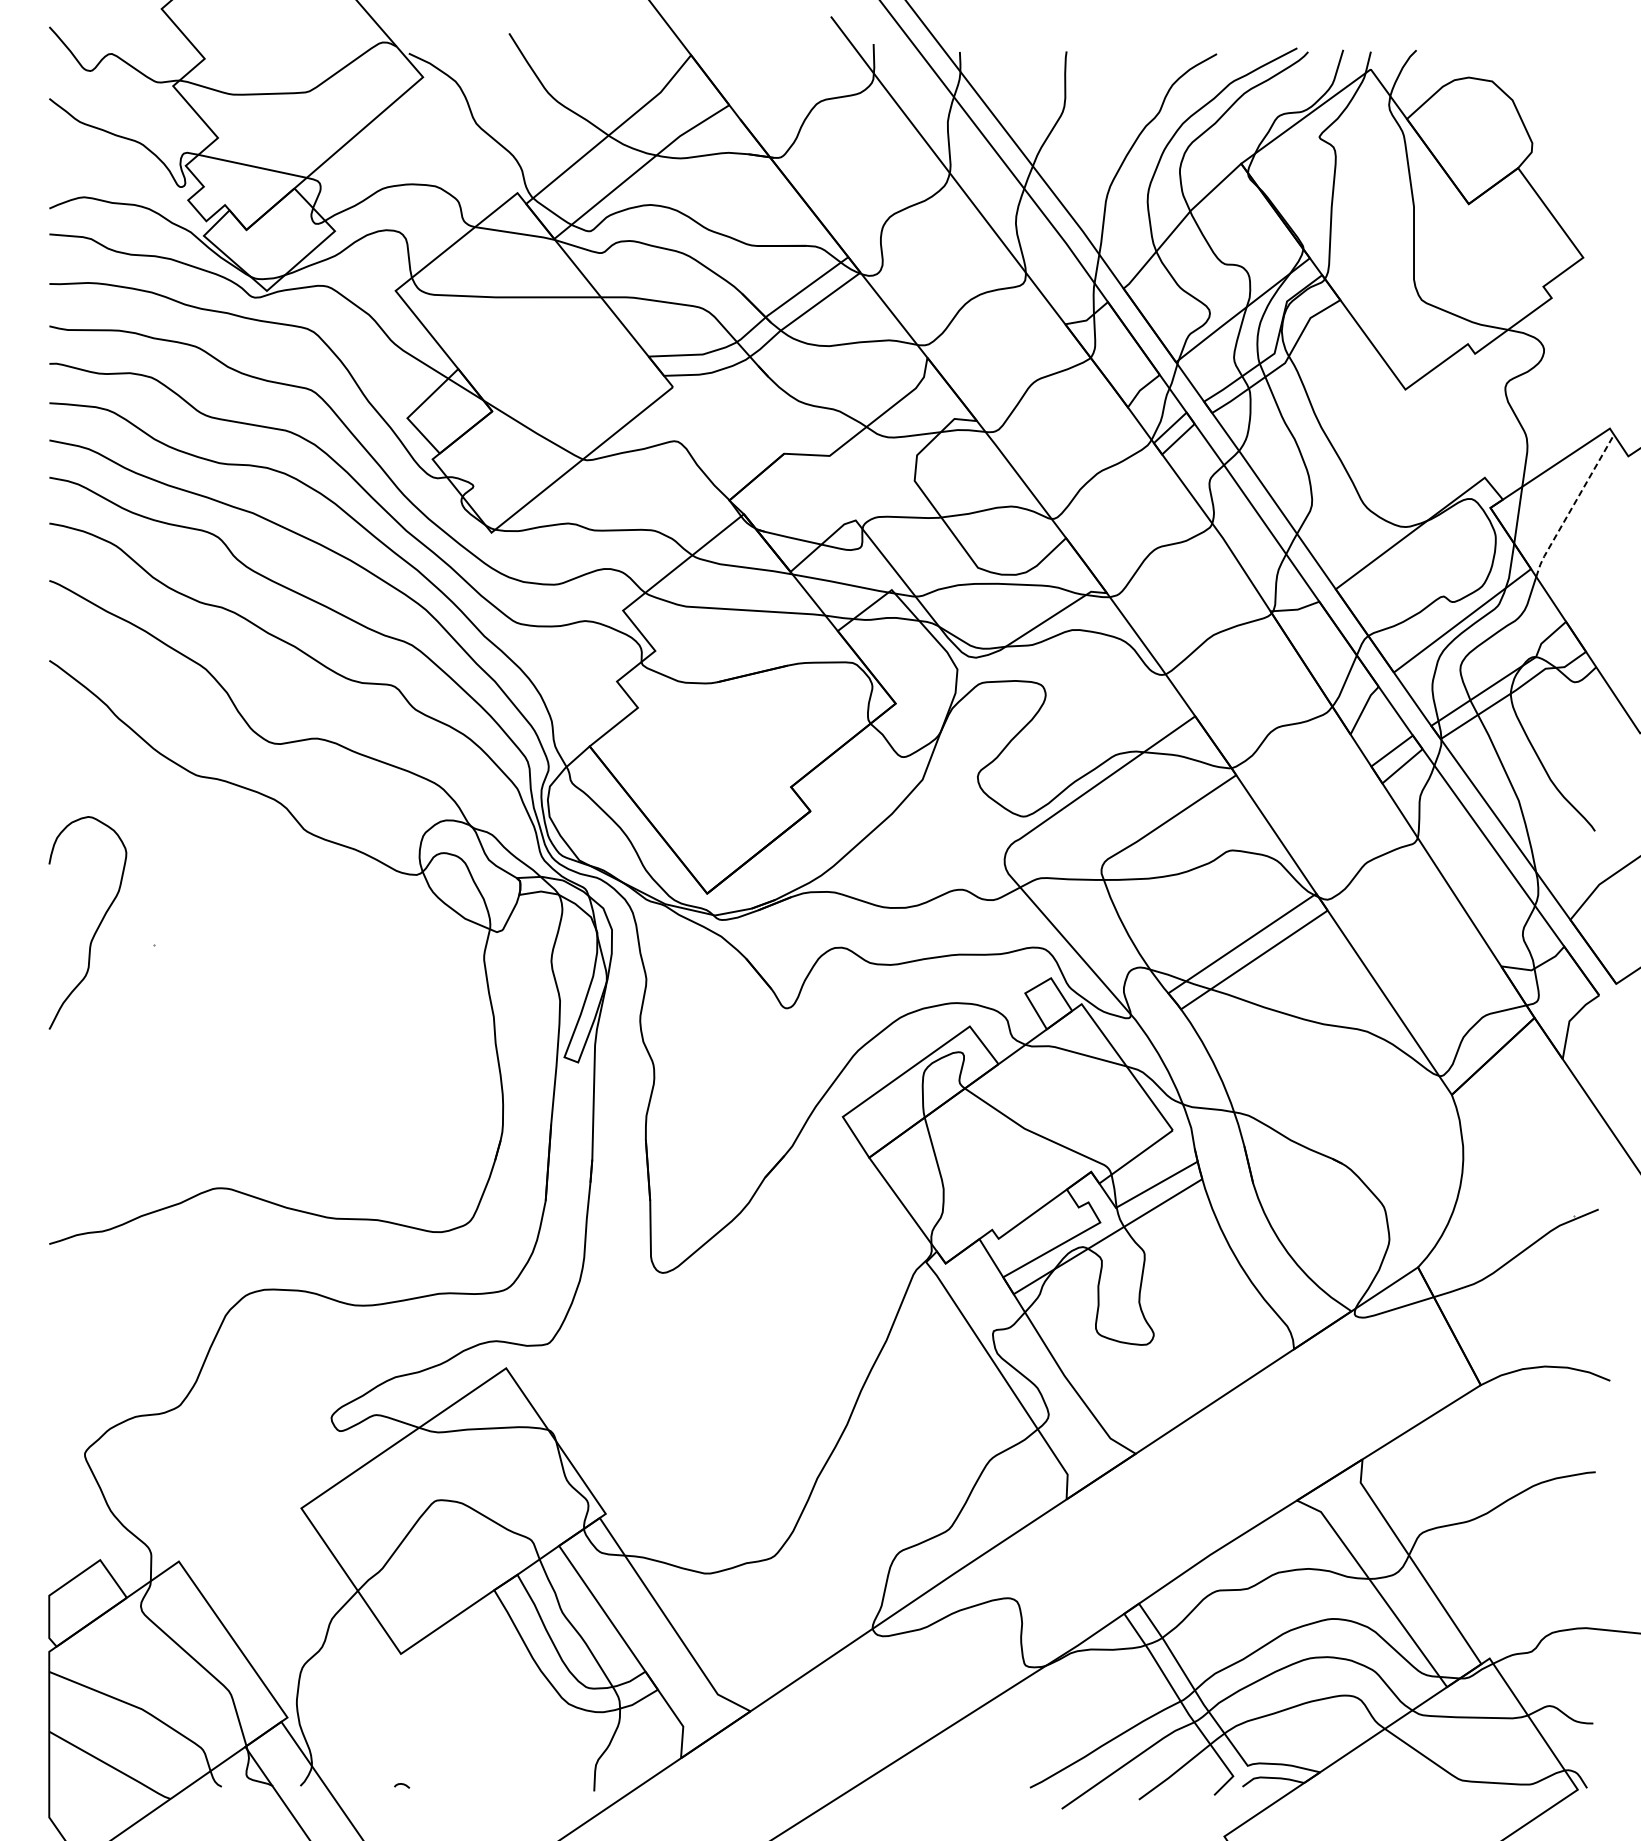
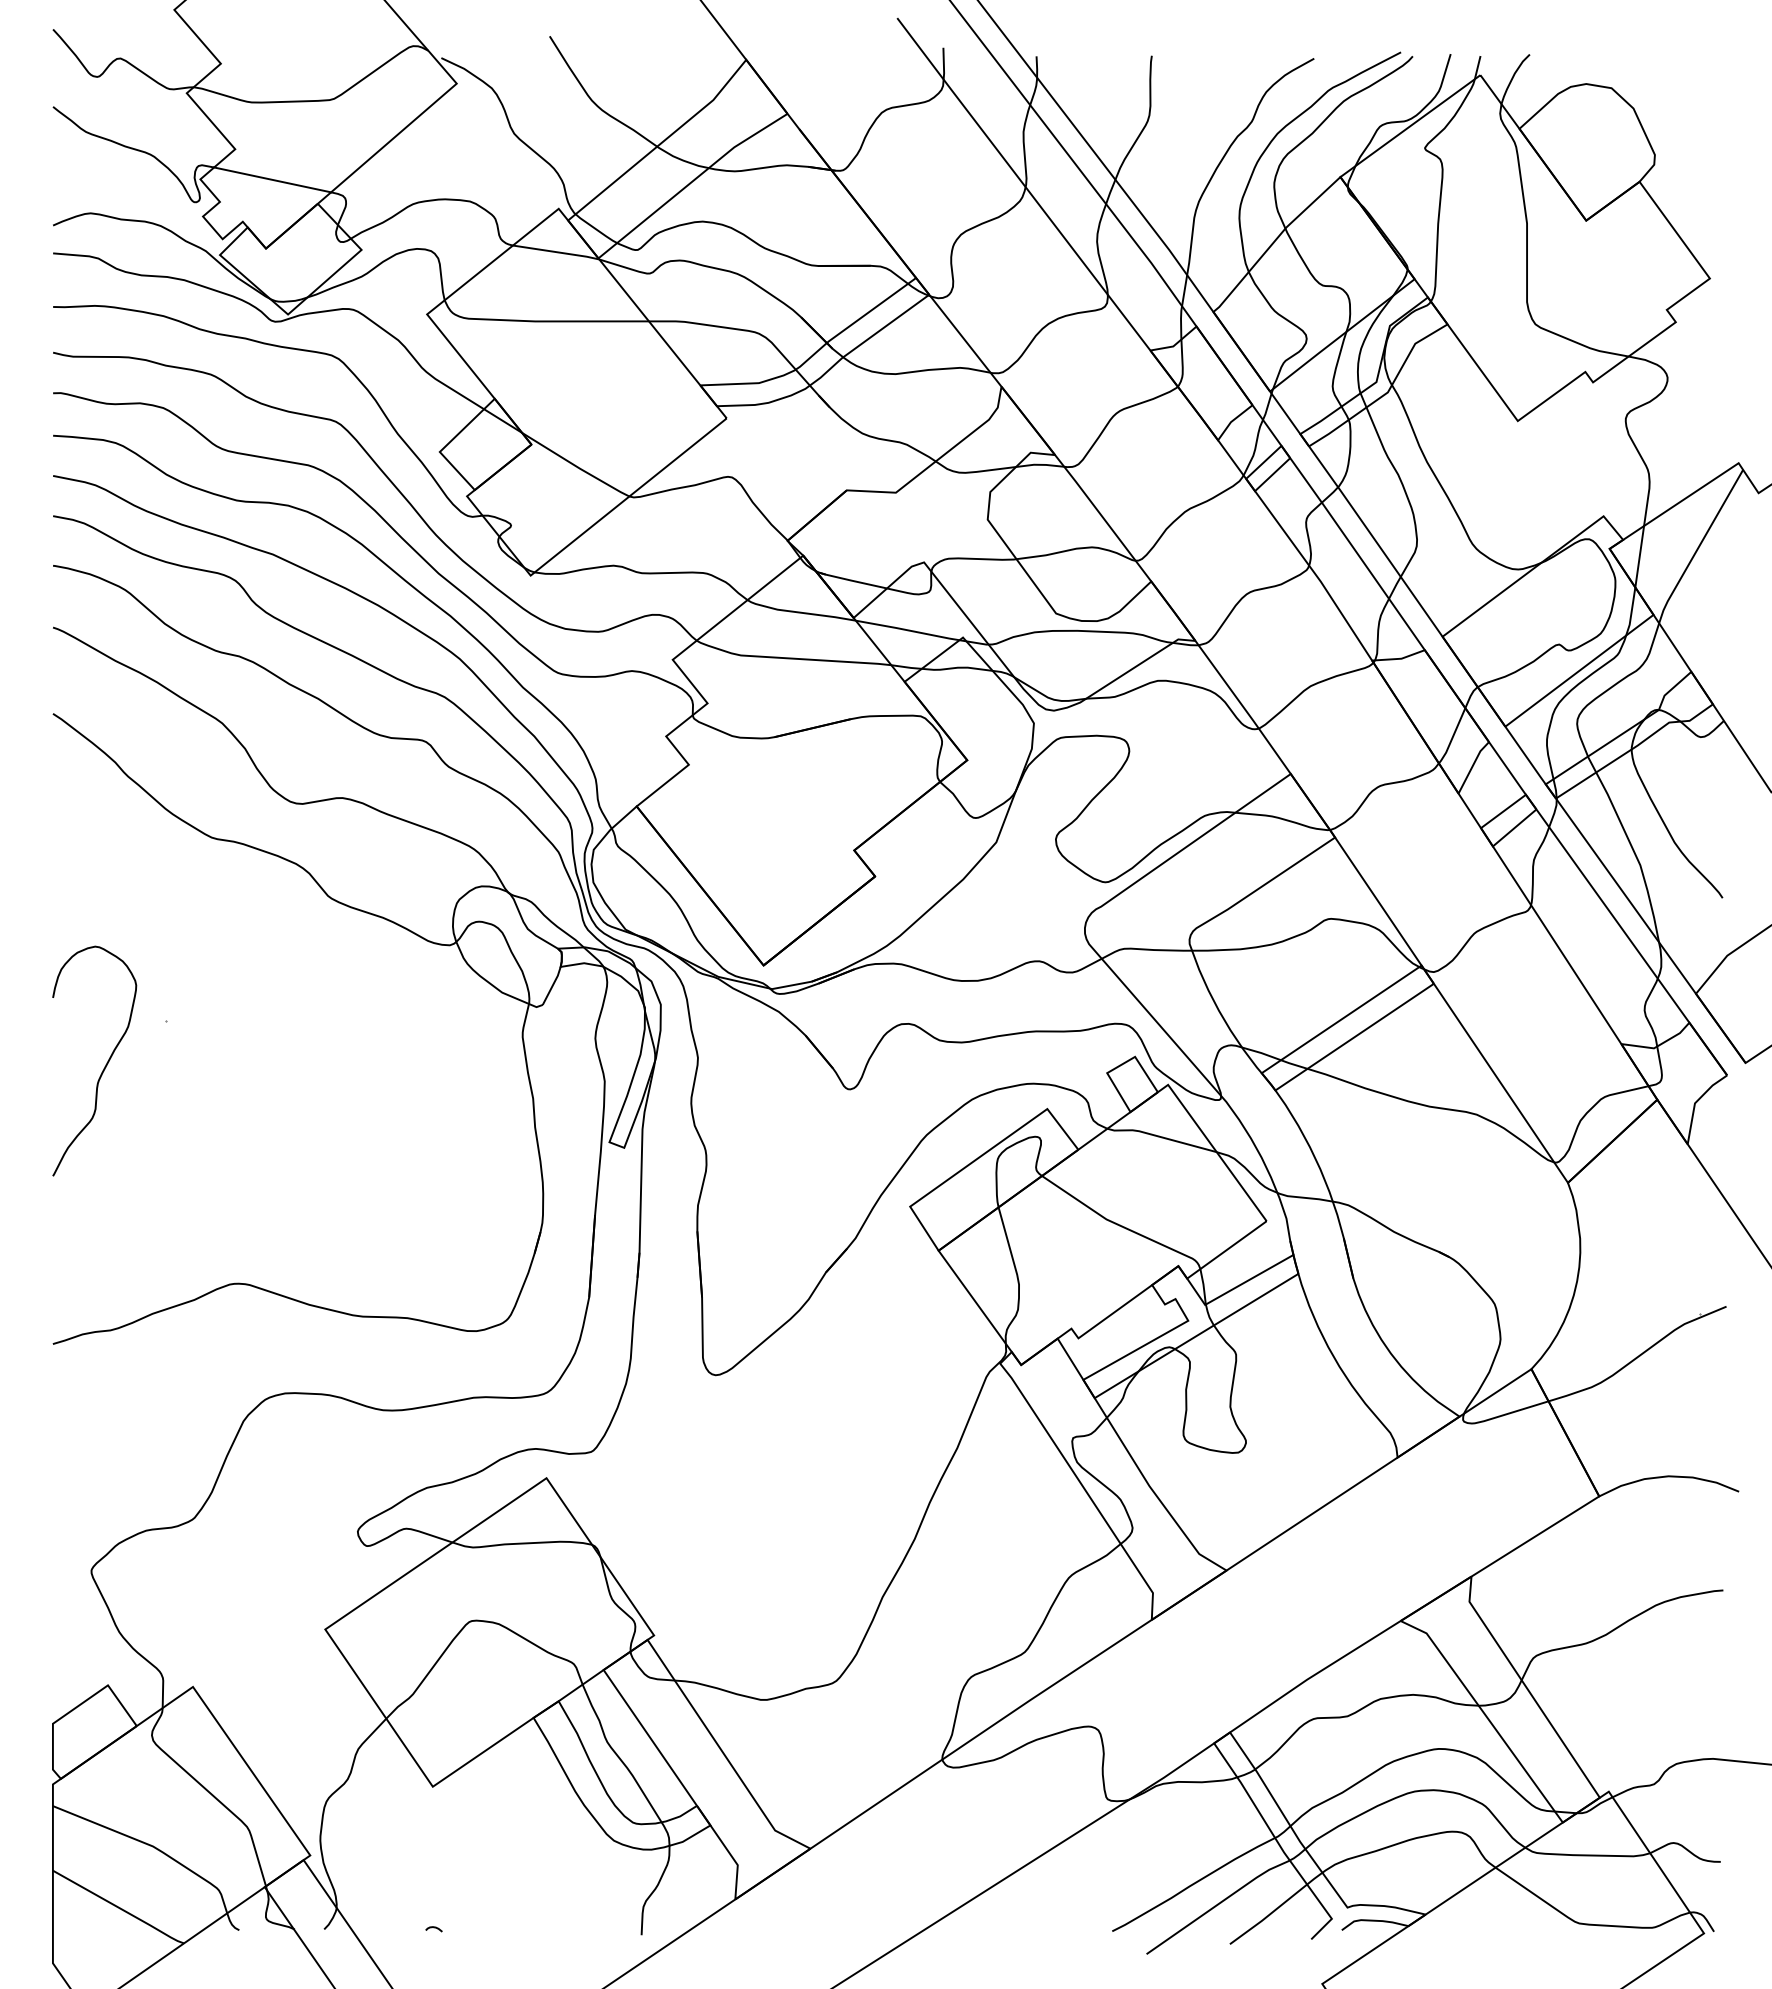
line: (1572, 505) -> (1698, 546), dashed -> solid
curve: (96, 927) -> (104, 1066), moved

